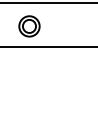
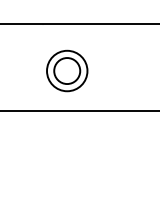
part: (29, 26) -> (67, 71), moved

